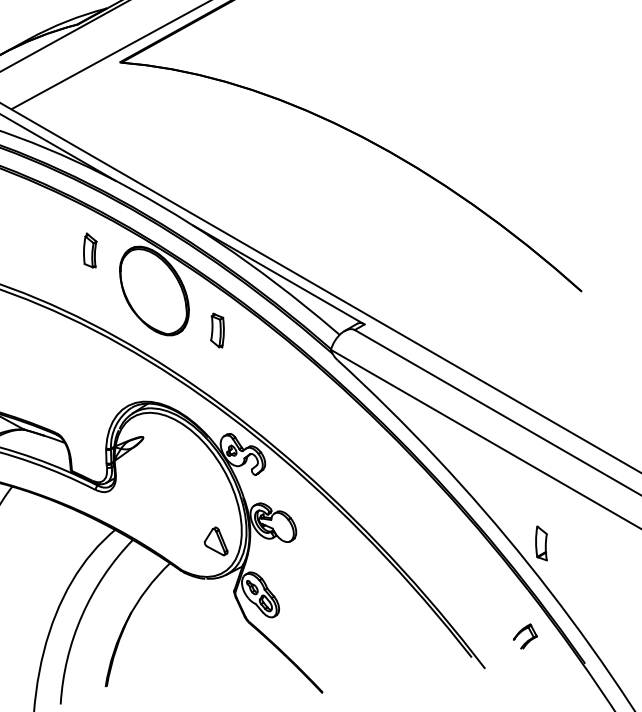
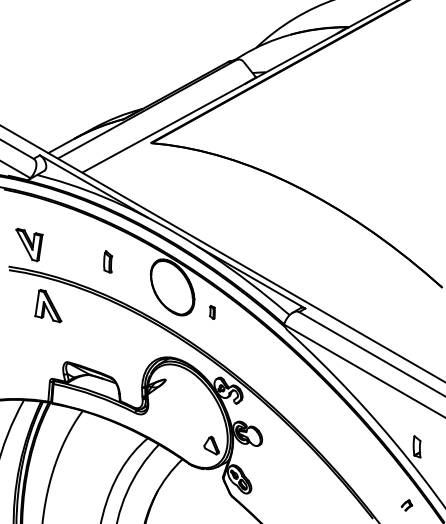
part: (90, 249) -> (108, 261), moved
part: (217, 330) -> (212, 312), size x0.6
part: (524, 636) -> (406, 505), size x0.7

